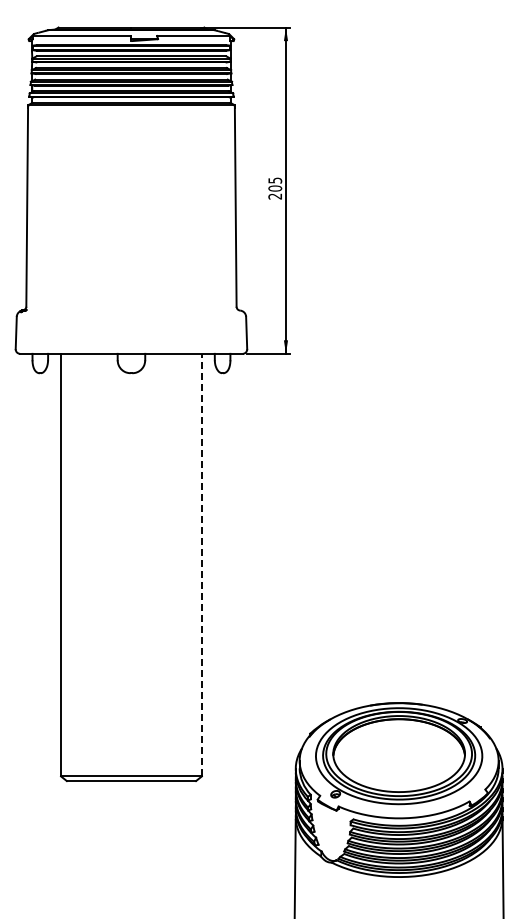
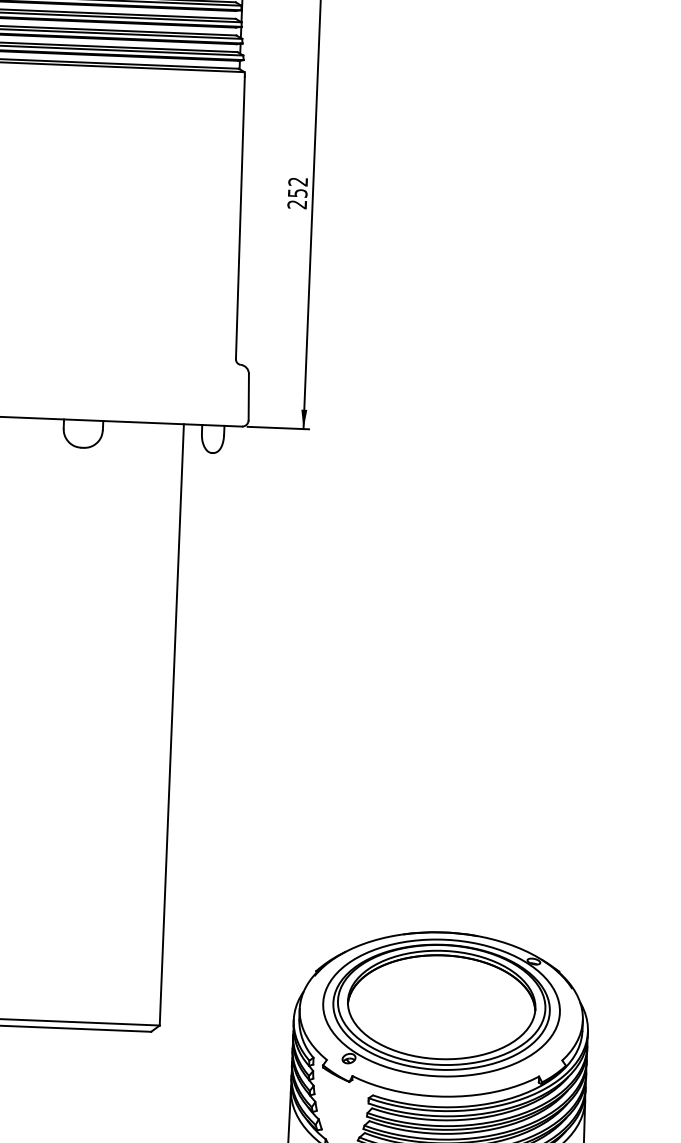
text: (275, 184) -> (298, 187), 205 -> 252
line: (201, 564) -> (171, 723), dashed -> solid

